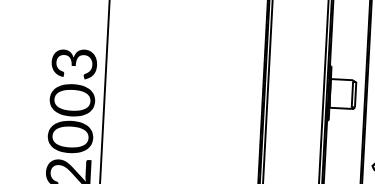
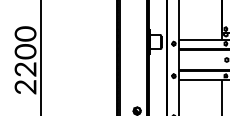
text: (74, 62) -> (25, 33), 3 -> 0
text: (70, 137) -> (25, 69), 0 -> 2

